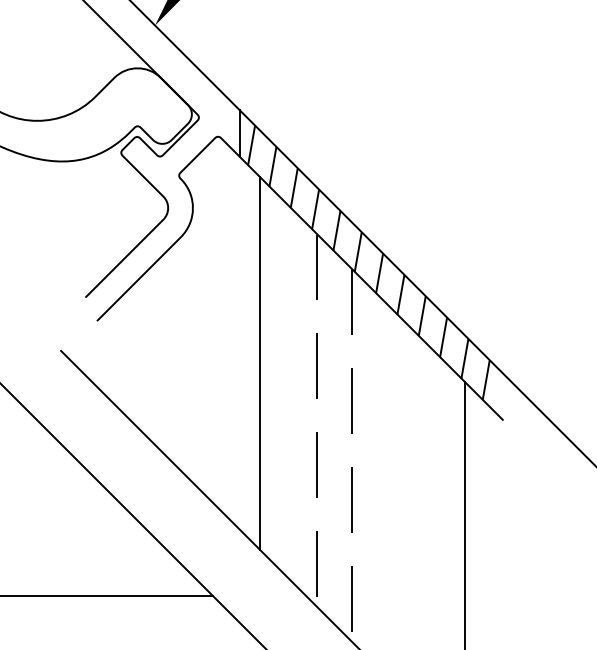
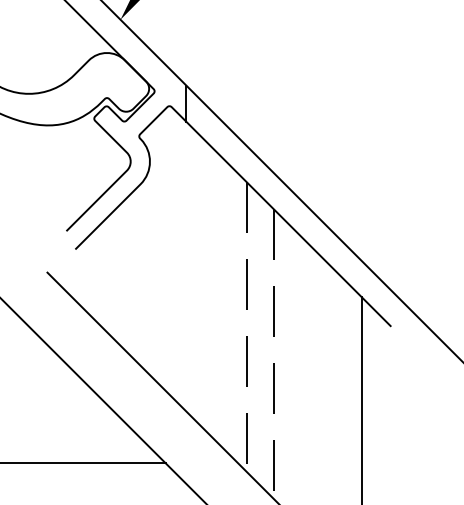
hatch: (368, 261) -> (286, 203), removed
line: (259, 363) -> (201, 282), removed

